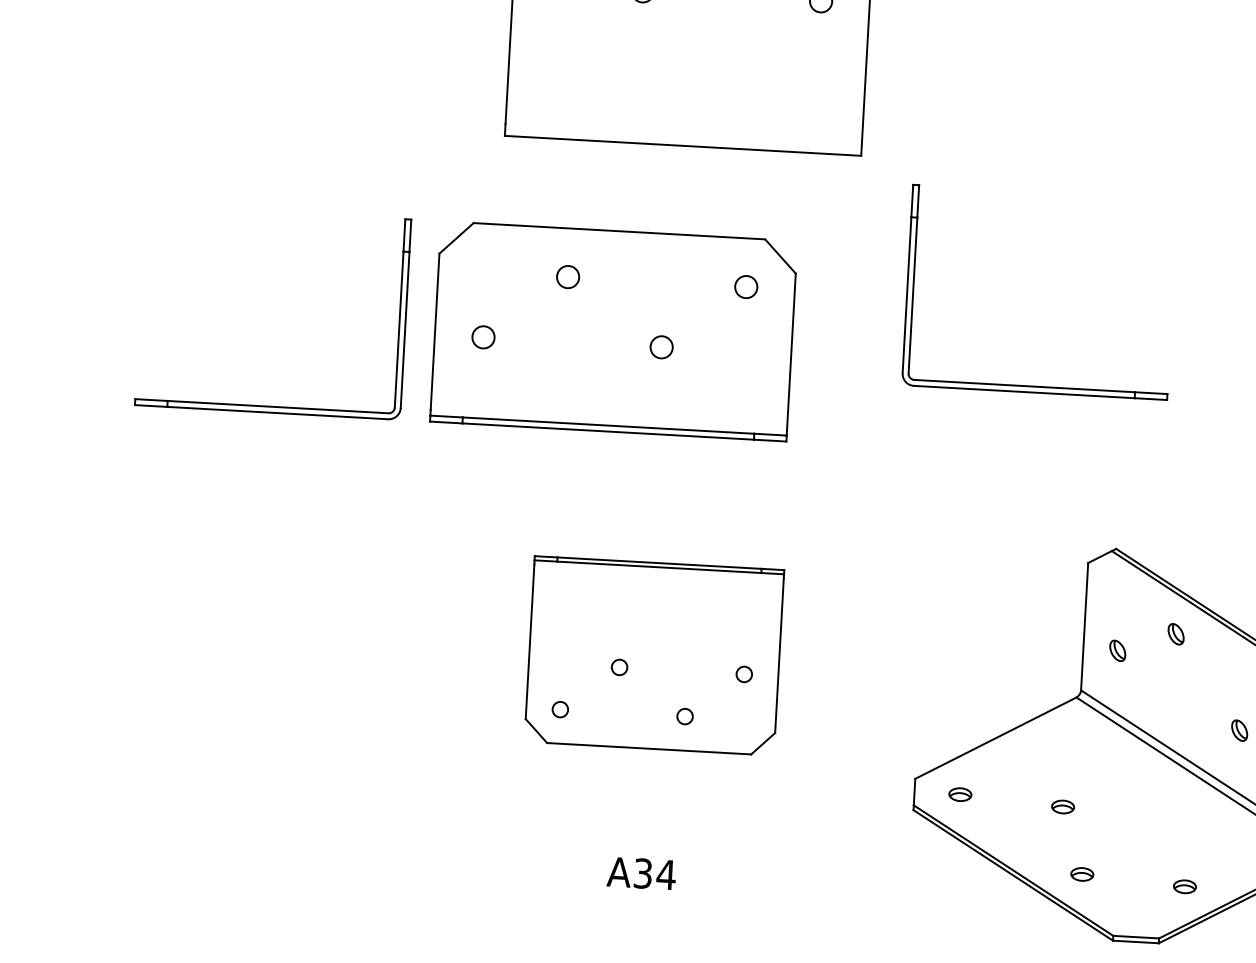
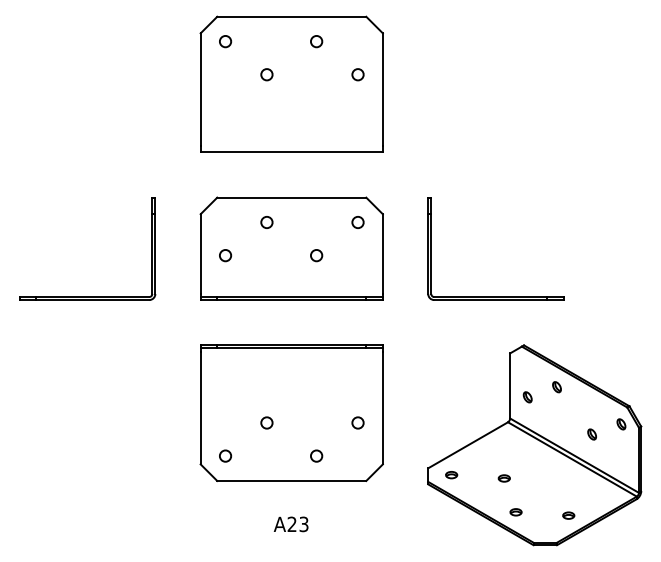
part: (613, 330) -> (291, 248), moved
part: (1034, 385) -> (495, 296), moved
part: (654, 654) -> (291, 412), size x1.43
text: (653, 874) -> (297, 524), A34 -> A23

